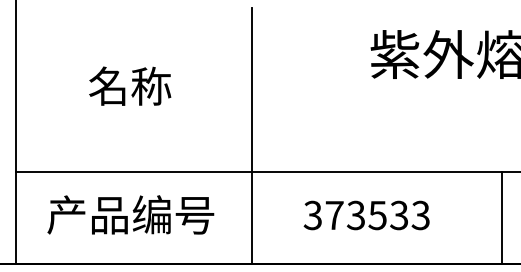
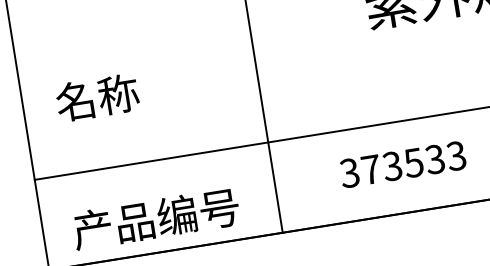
text: (130, 85) -> (97, 96), moved
text: (130, 214) -> (155, 218), moved
text: (366, 215) -> (402, 164), moved

